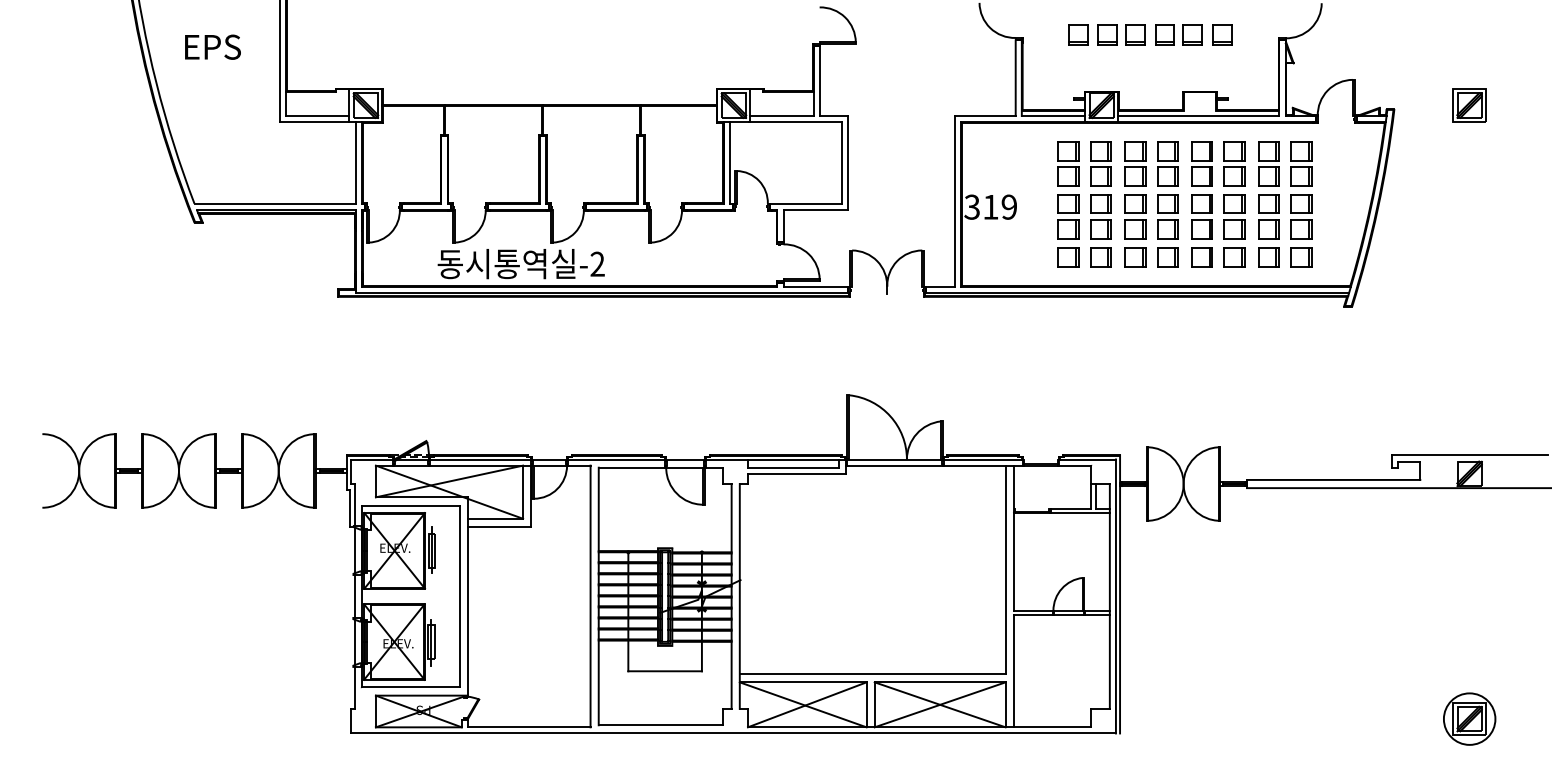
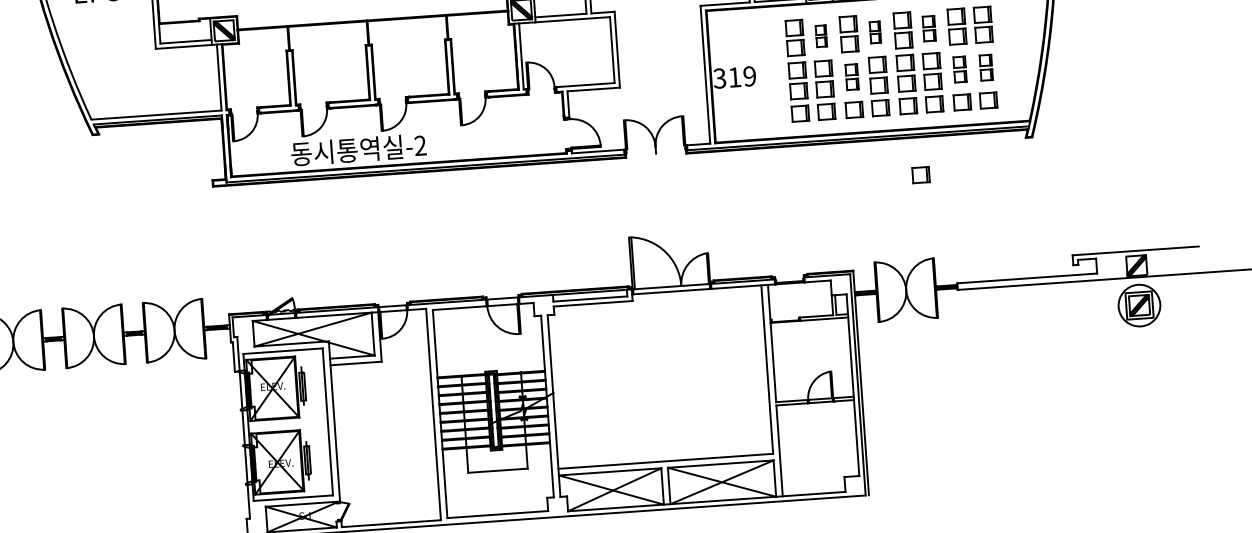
part: (1100, 163) -> (820, 35), size x0.6
part: (1167, 163) -> (875, 32), size x0.6
part: (1234, 163) -> (929, 28), size x0.7
part: (1135, 216) -> (852, 76), size x0.7
part: (1268, 216) -> (959, 69), size x0.7
part: (1301, 216) -> (986, 67), size x0.7
part: (1211, 343) -> (920, 175), added
part: (1469, 718) -> (1139, 305), moved

